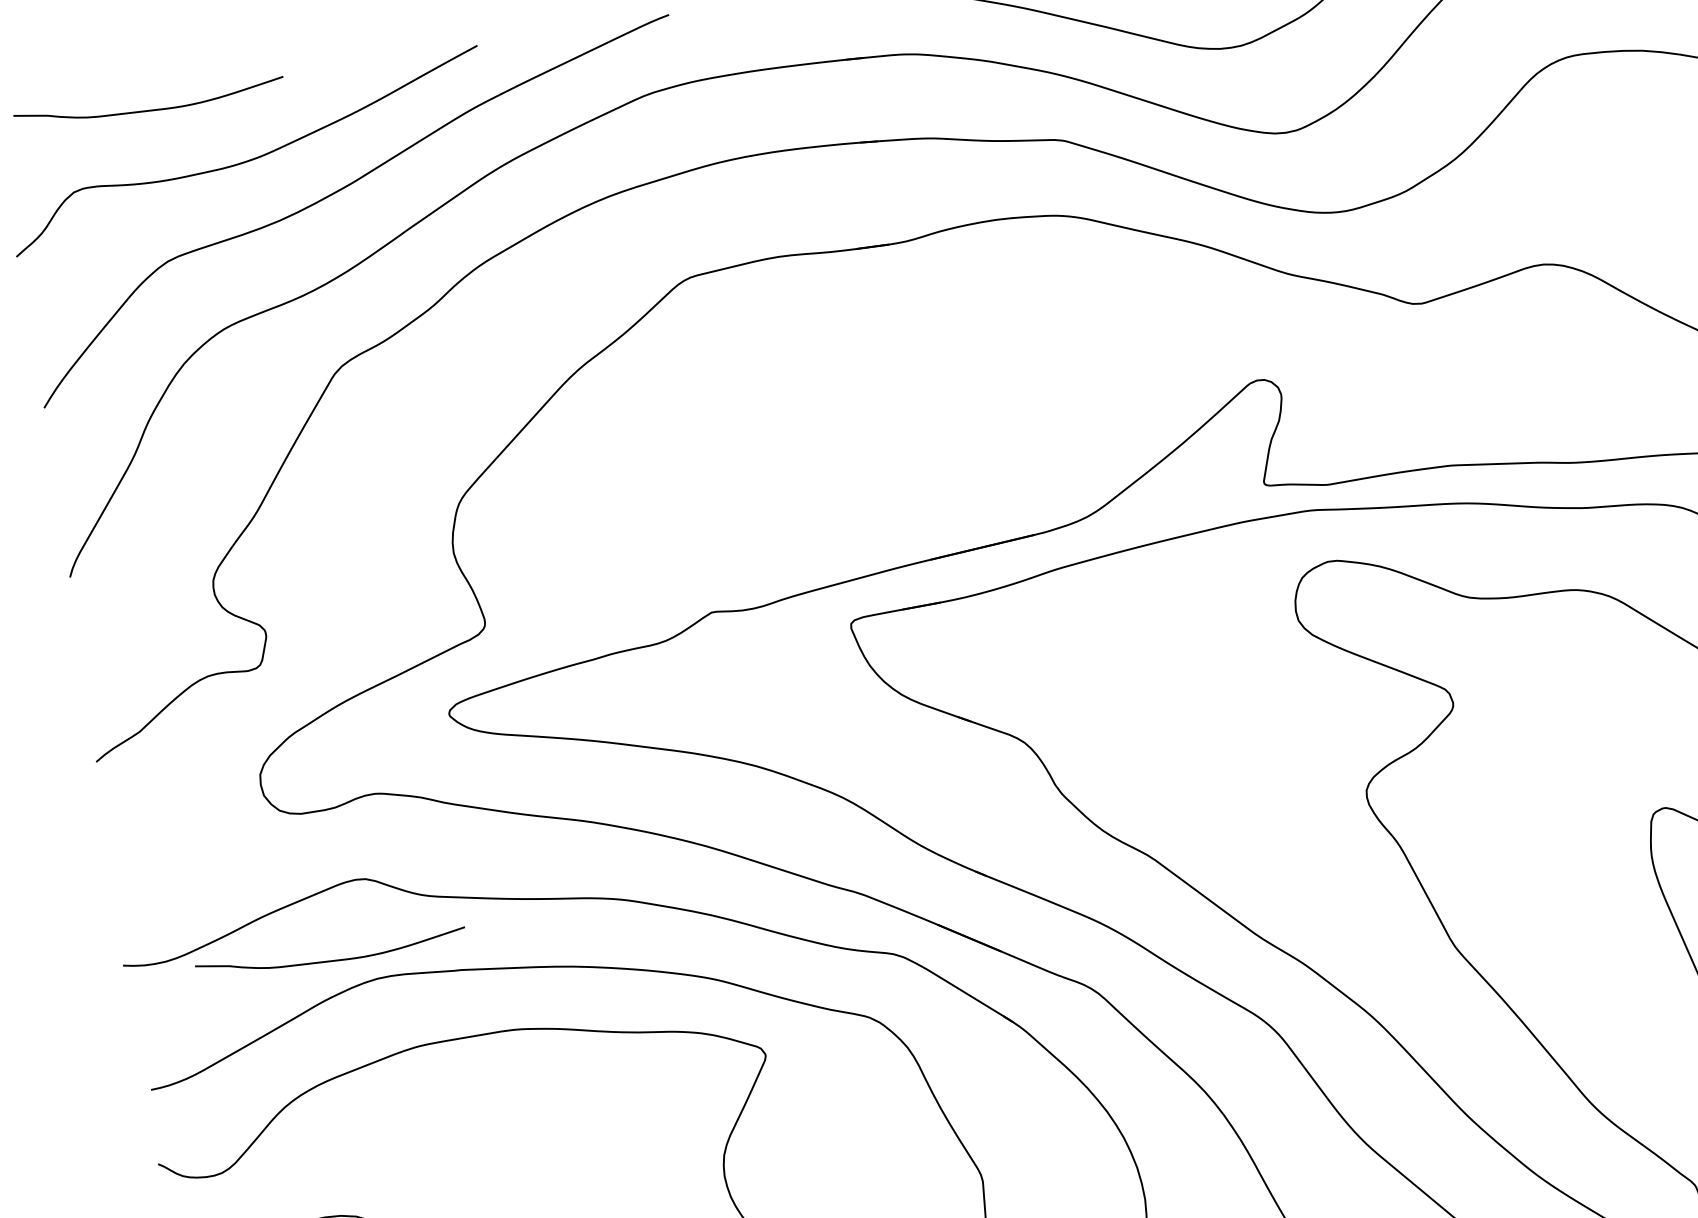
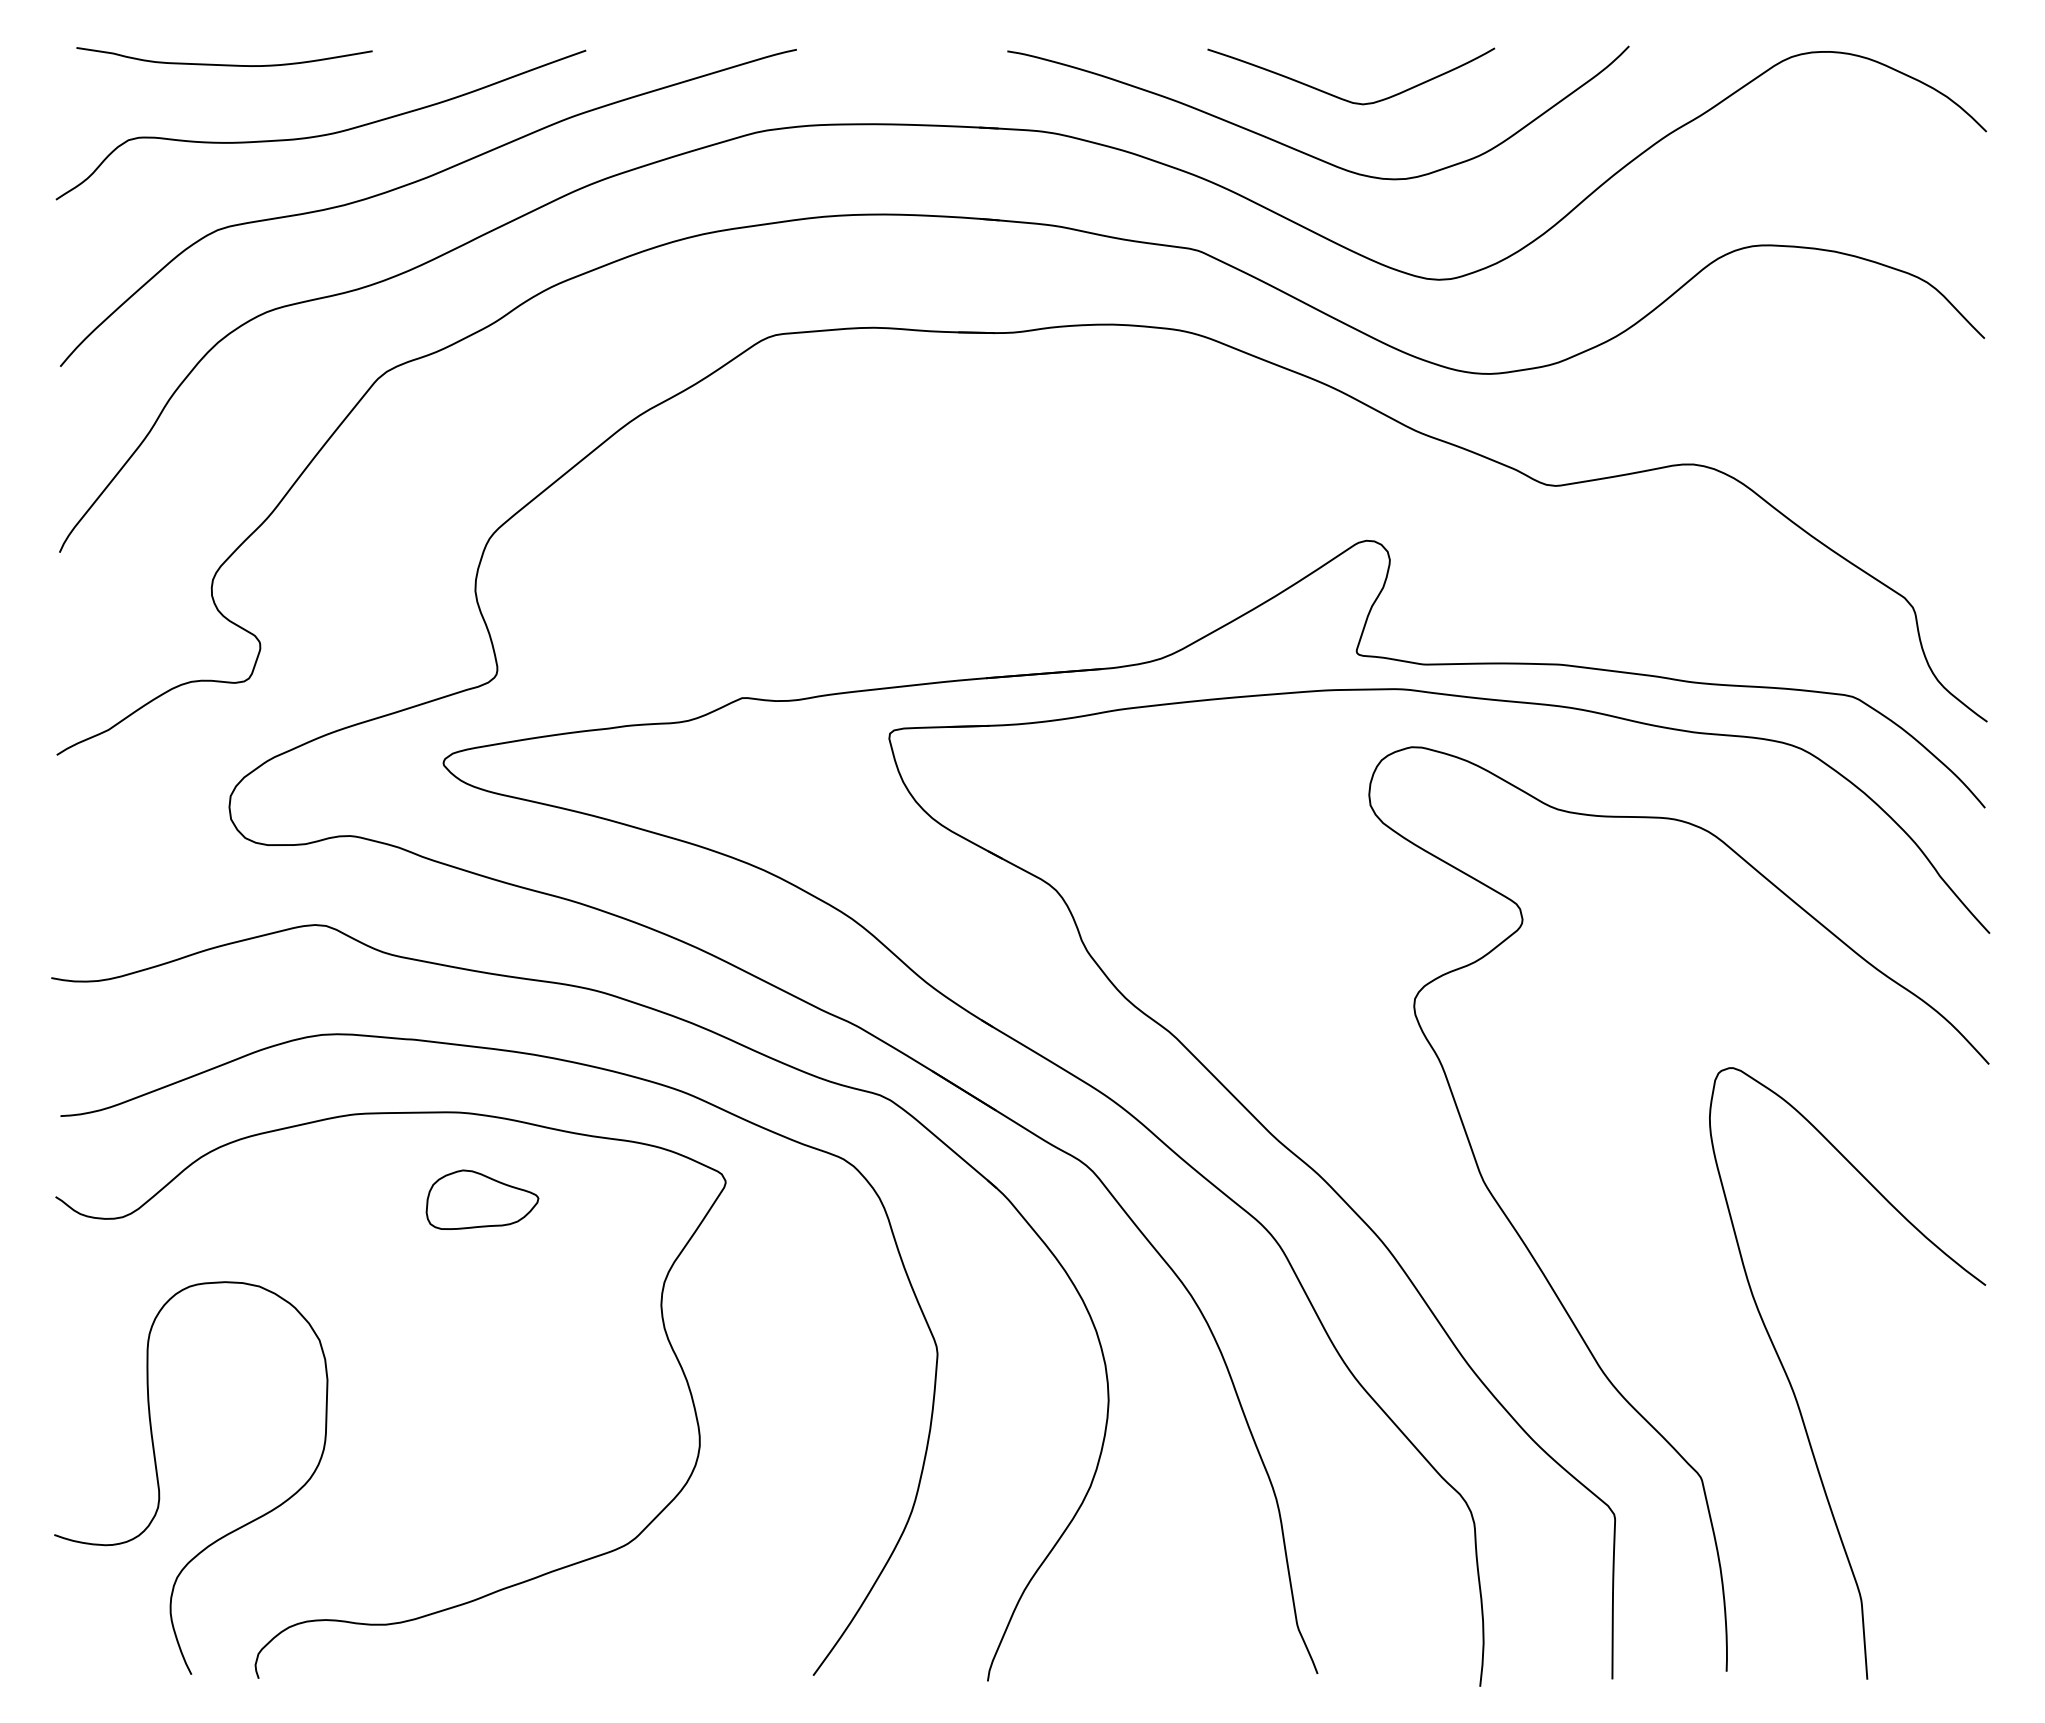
curve: (332, 960) -> (276, 1007), removed
part: (546, 1105) -> (482, 1199), added

